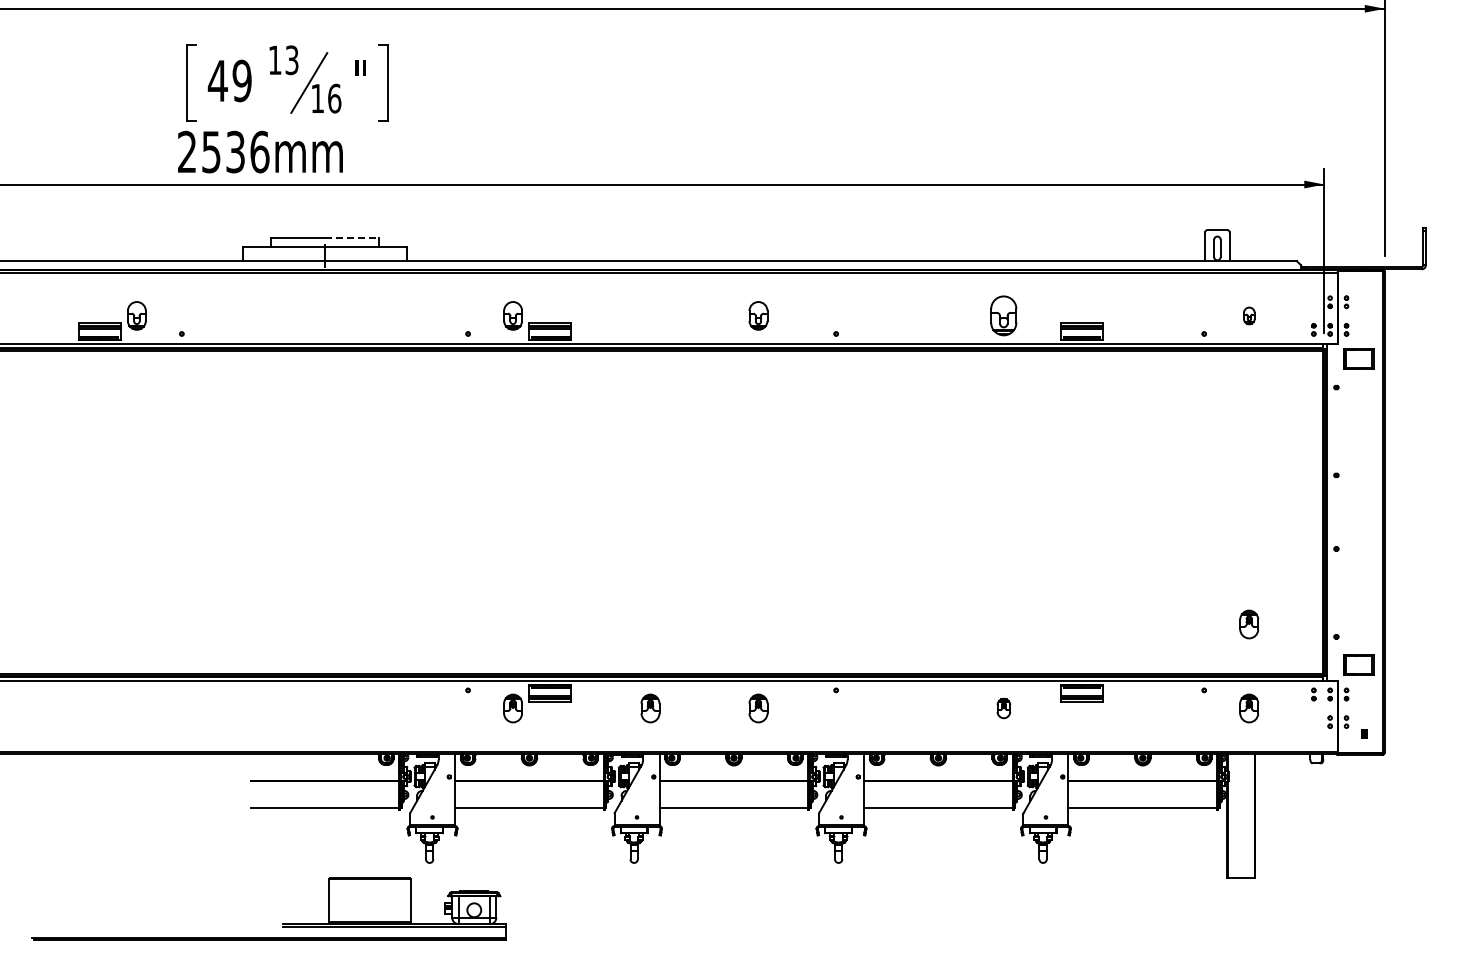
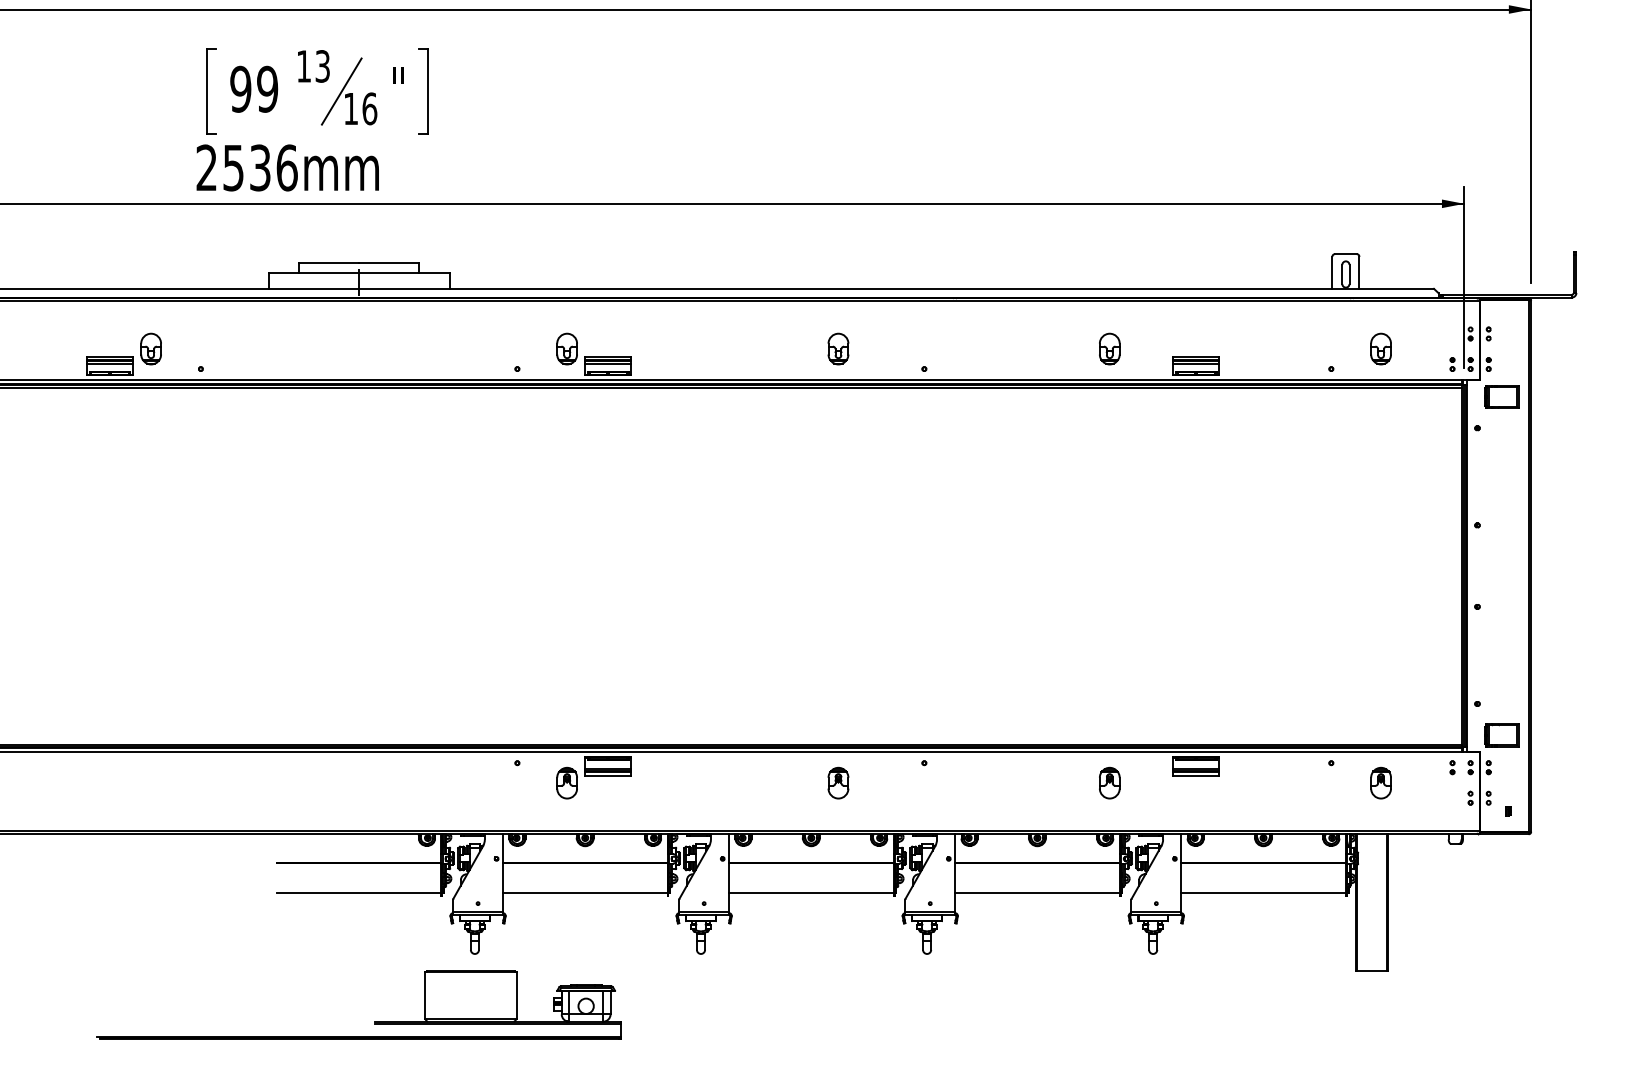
text: (217, 80) -> (240, 88), 49 -> 99
line: (352, 238) -> (389, 263), dashed -> solid
part: (1003, 315) -> (1109, 348), size x0.71
part: (1249, 315) -> (1381, 348), size x1.67
part: (1249, 624) -> (1381, 690), removed
part: (650, 708) -> (719, 783), removed
part: (1003, 708) -> (1109, 783), size x1.43
part: (282, 923) -> (374, 1020), moved

